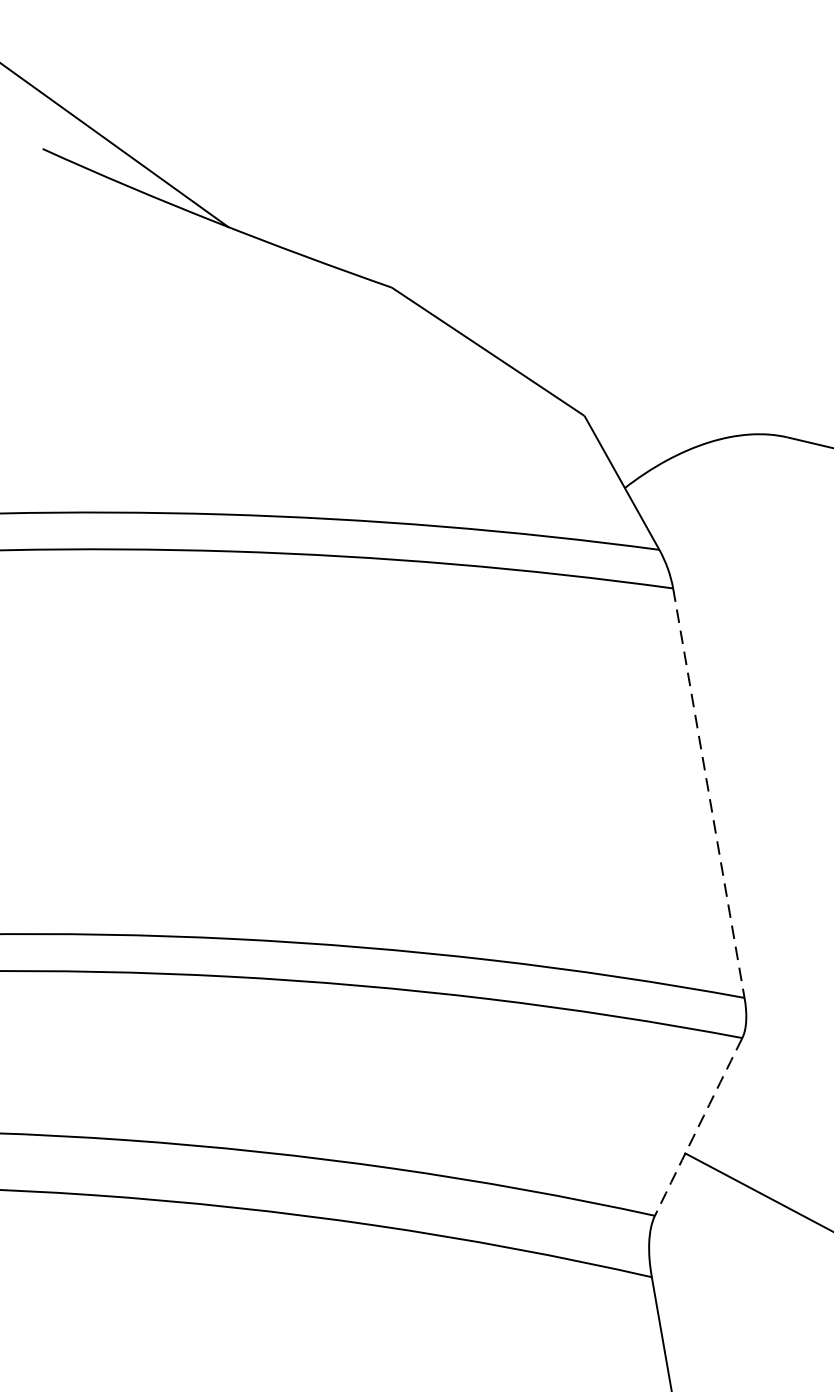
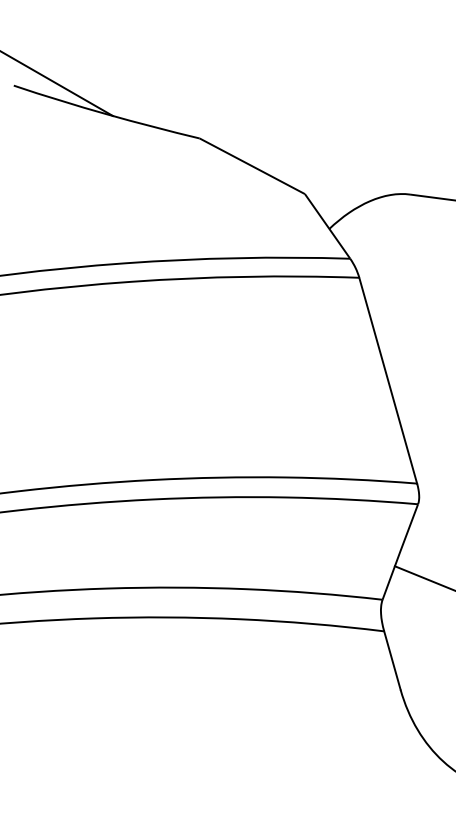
line: (709, 792) -> (388, 380), dashed -> solid
arc: (699, 1125) -> (400, 551), dashed -> solid

